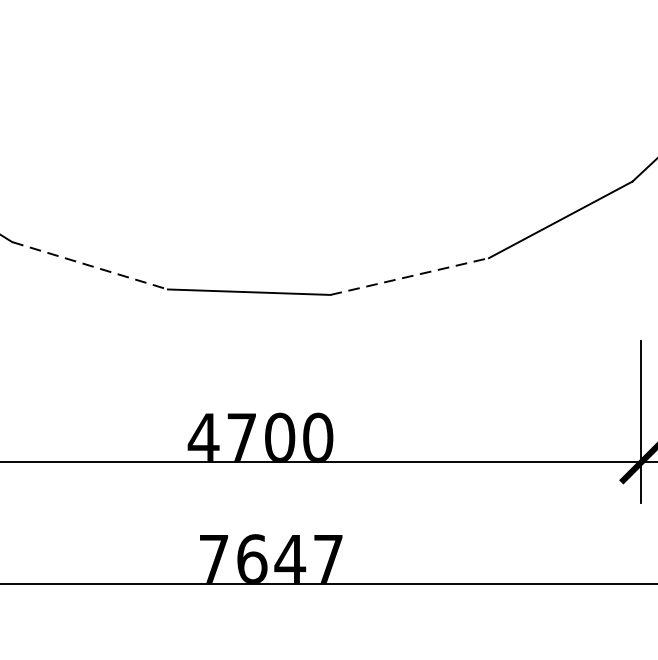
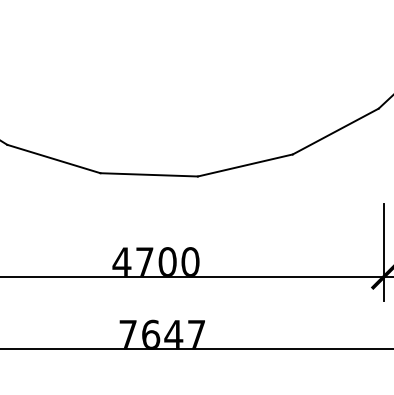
line: (89, 266) -> (53, 159), dashed -> solid
line: (409, 276) -> (245, 165), dashed -> solid

